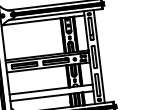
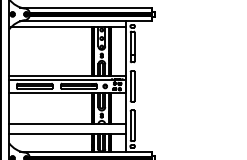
line: (99, 56) -> (139, 86), removed

